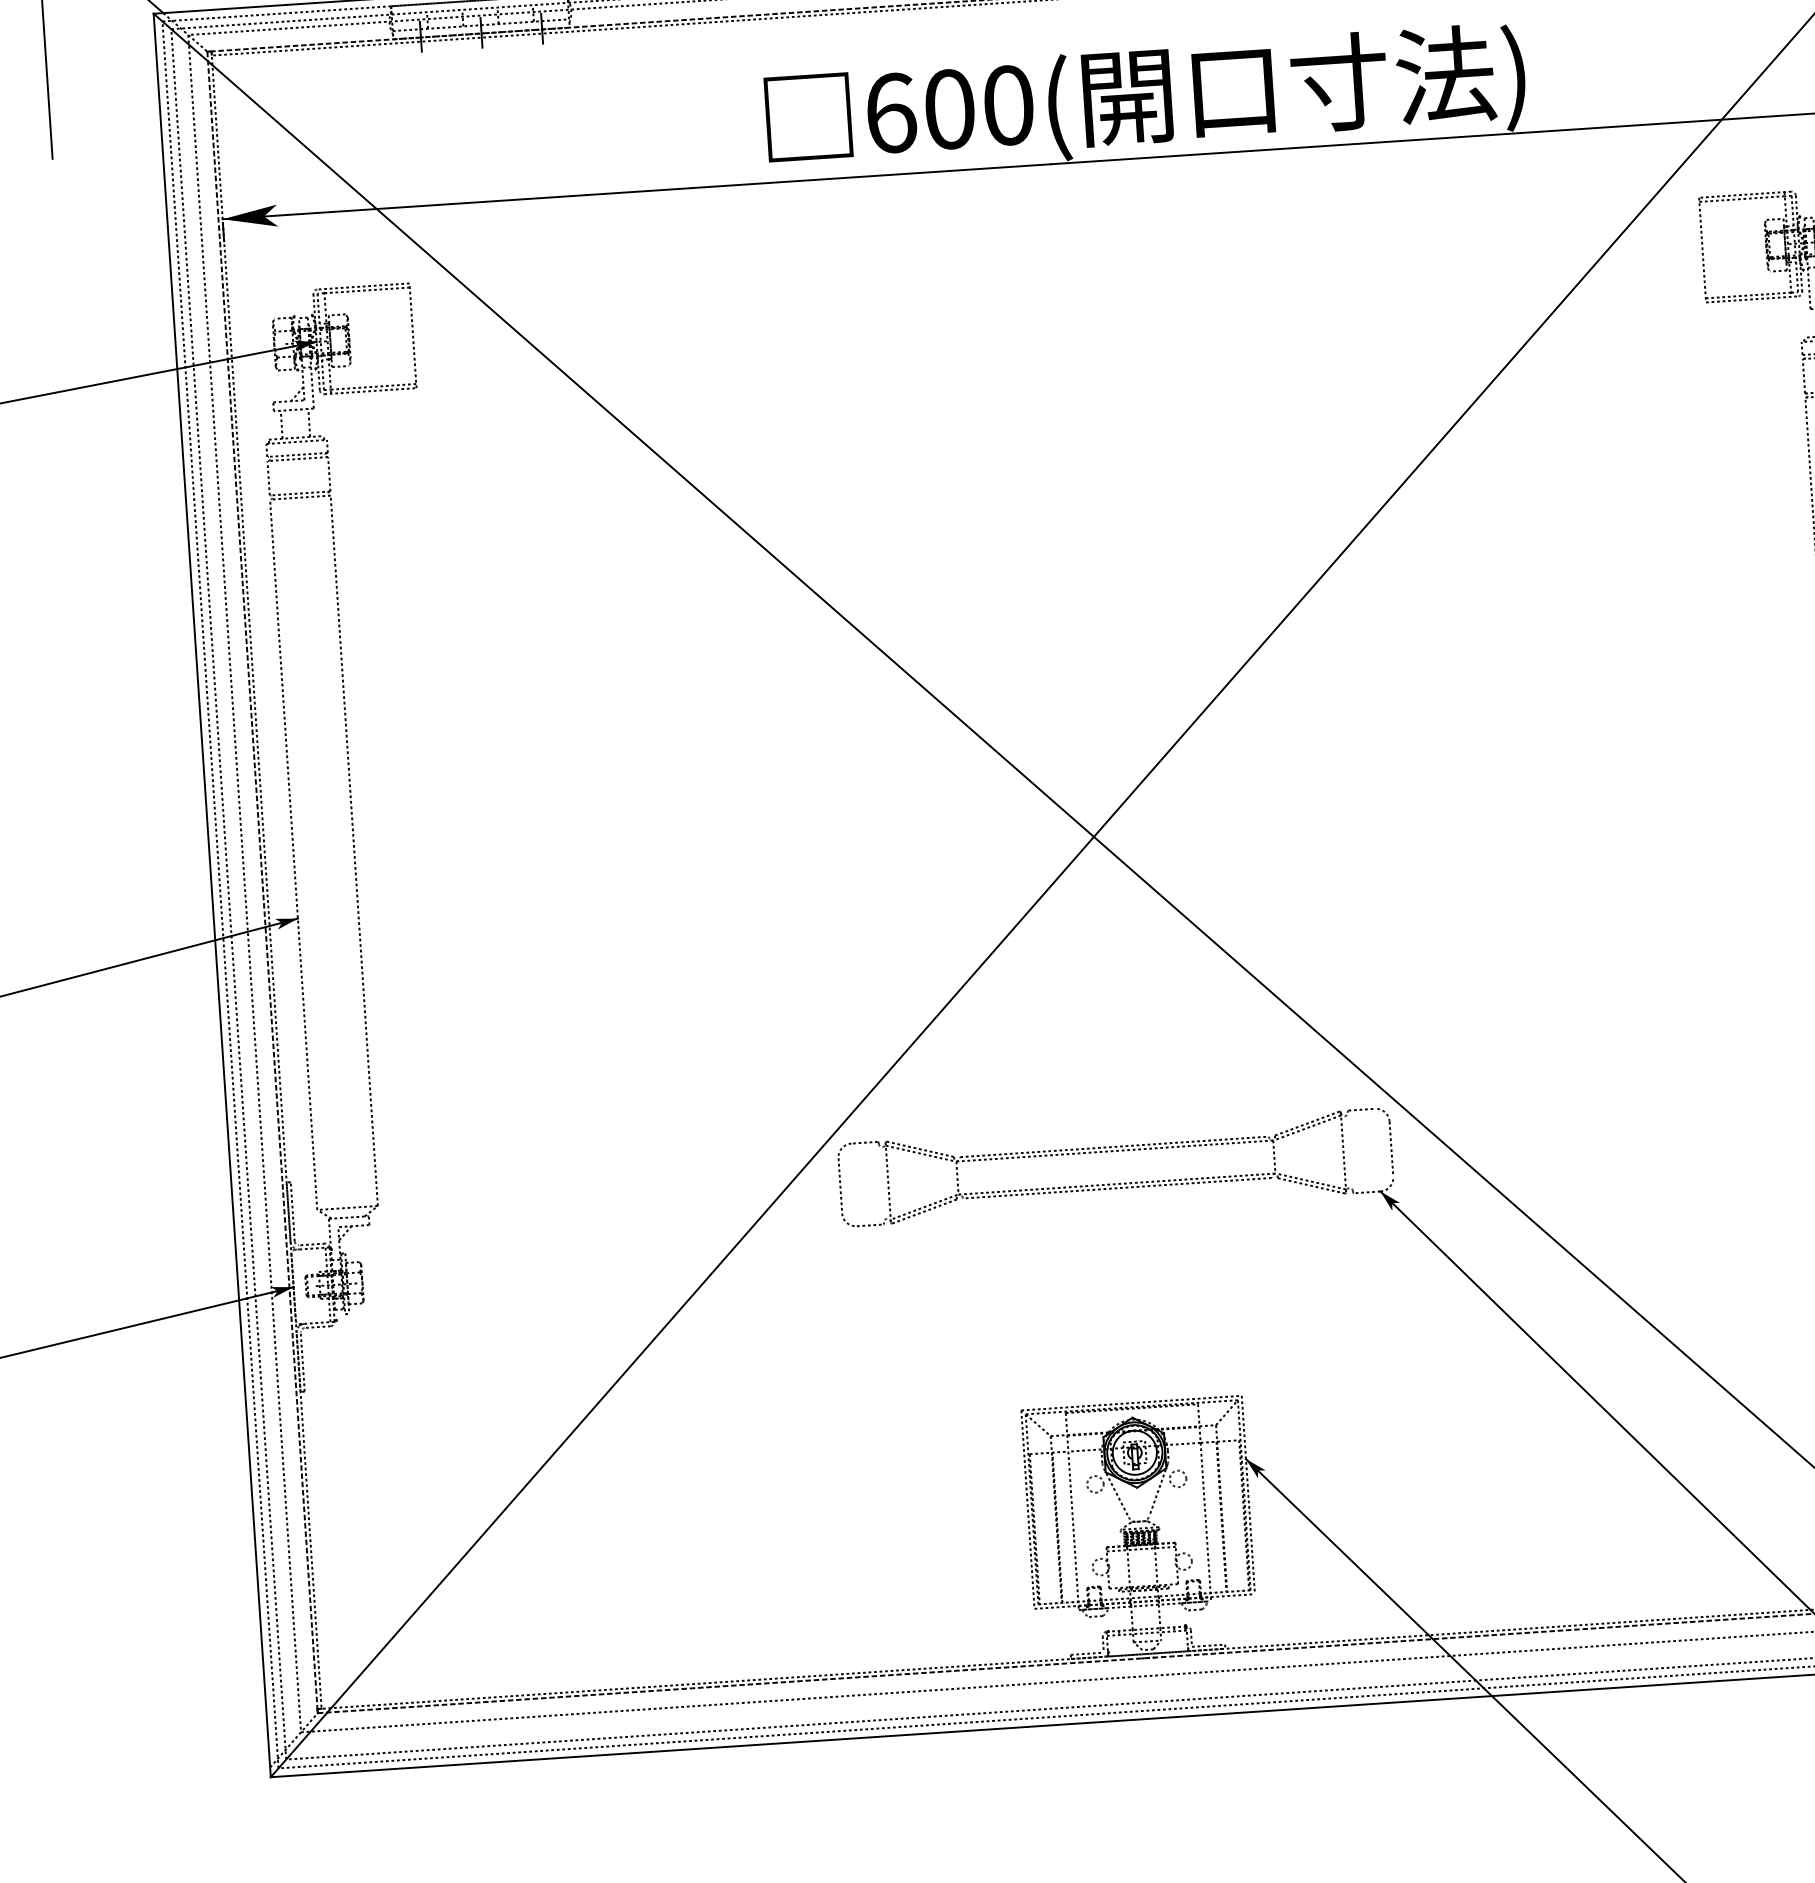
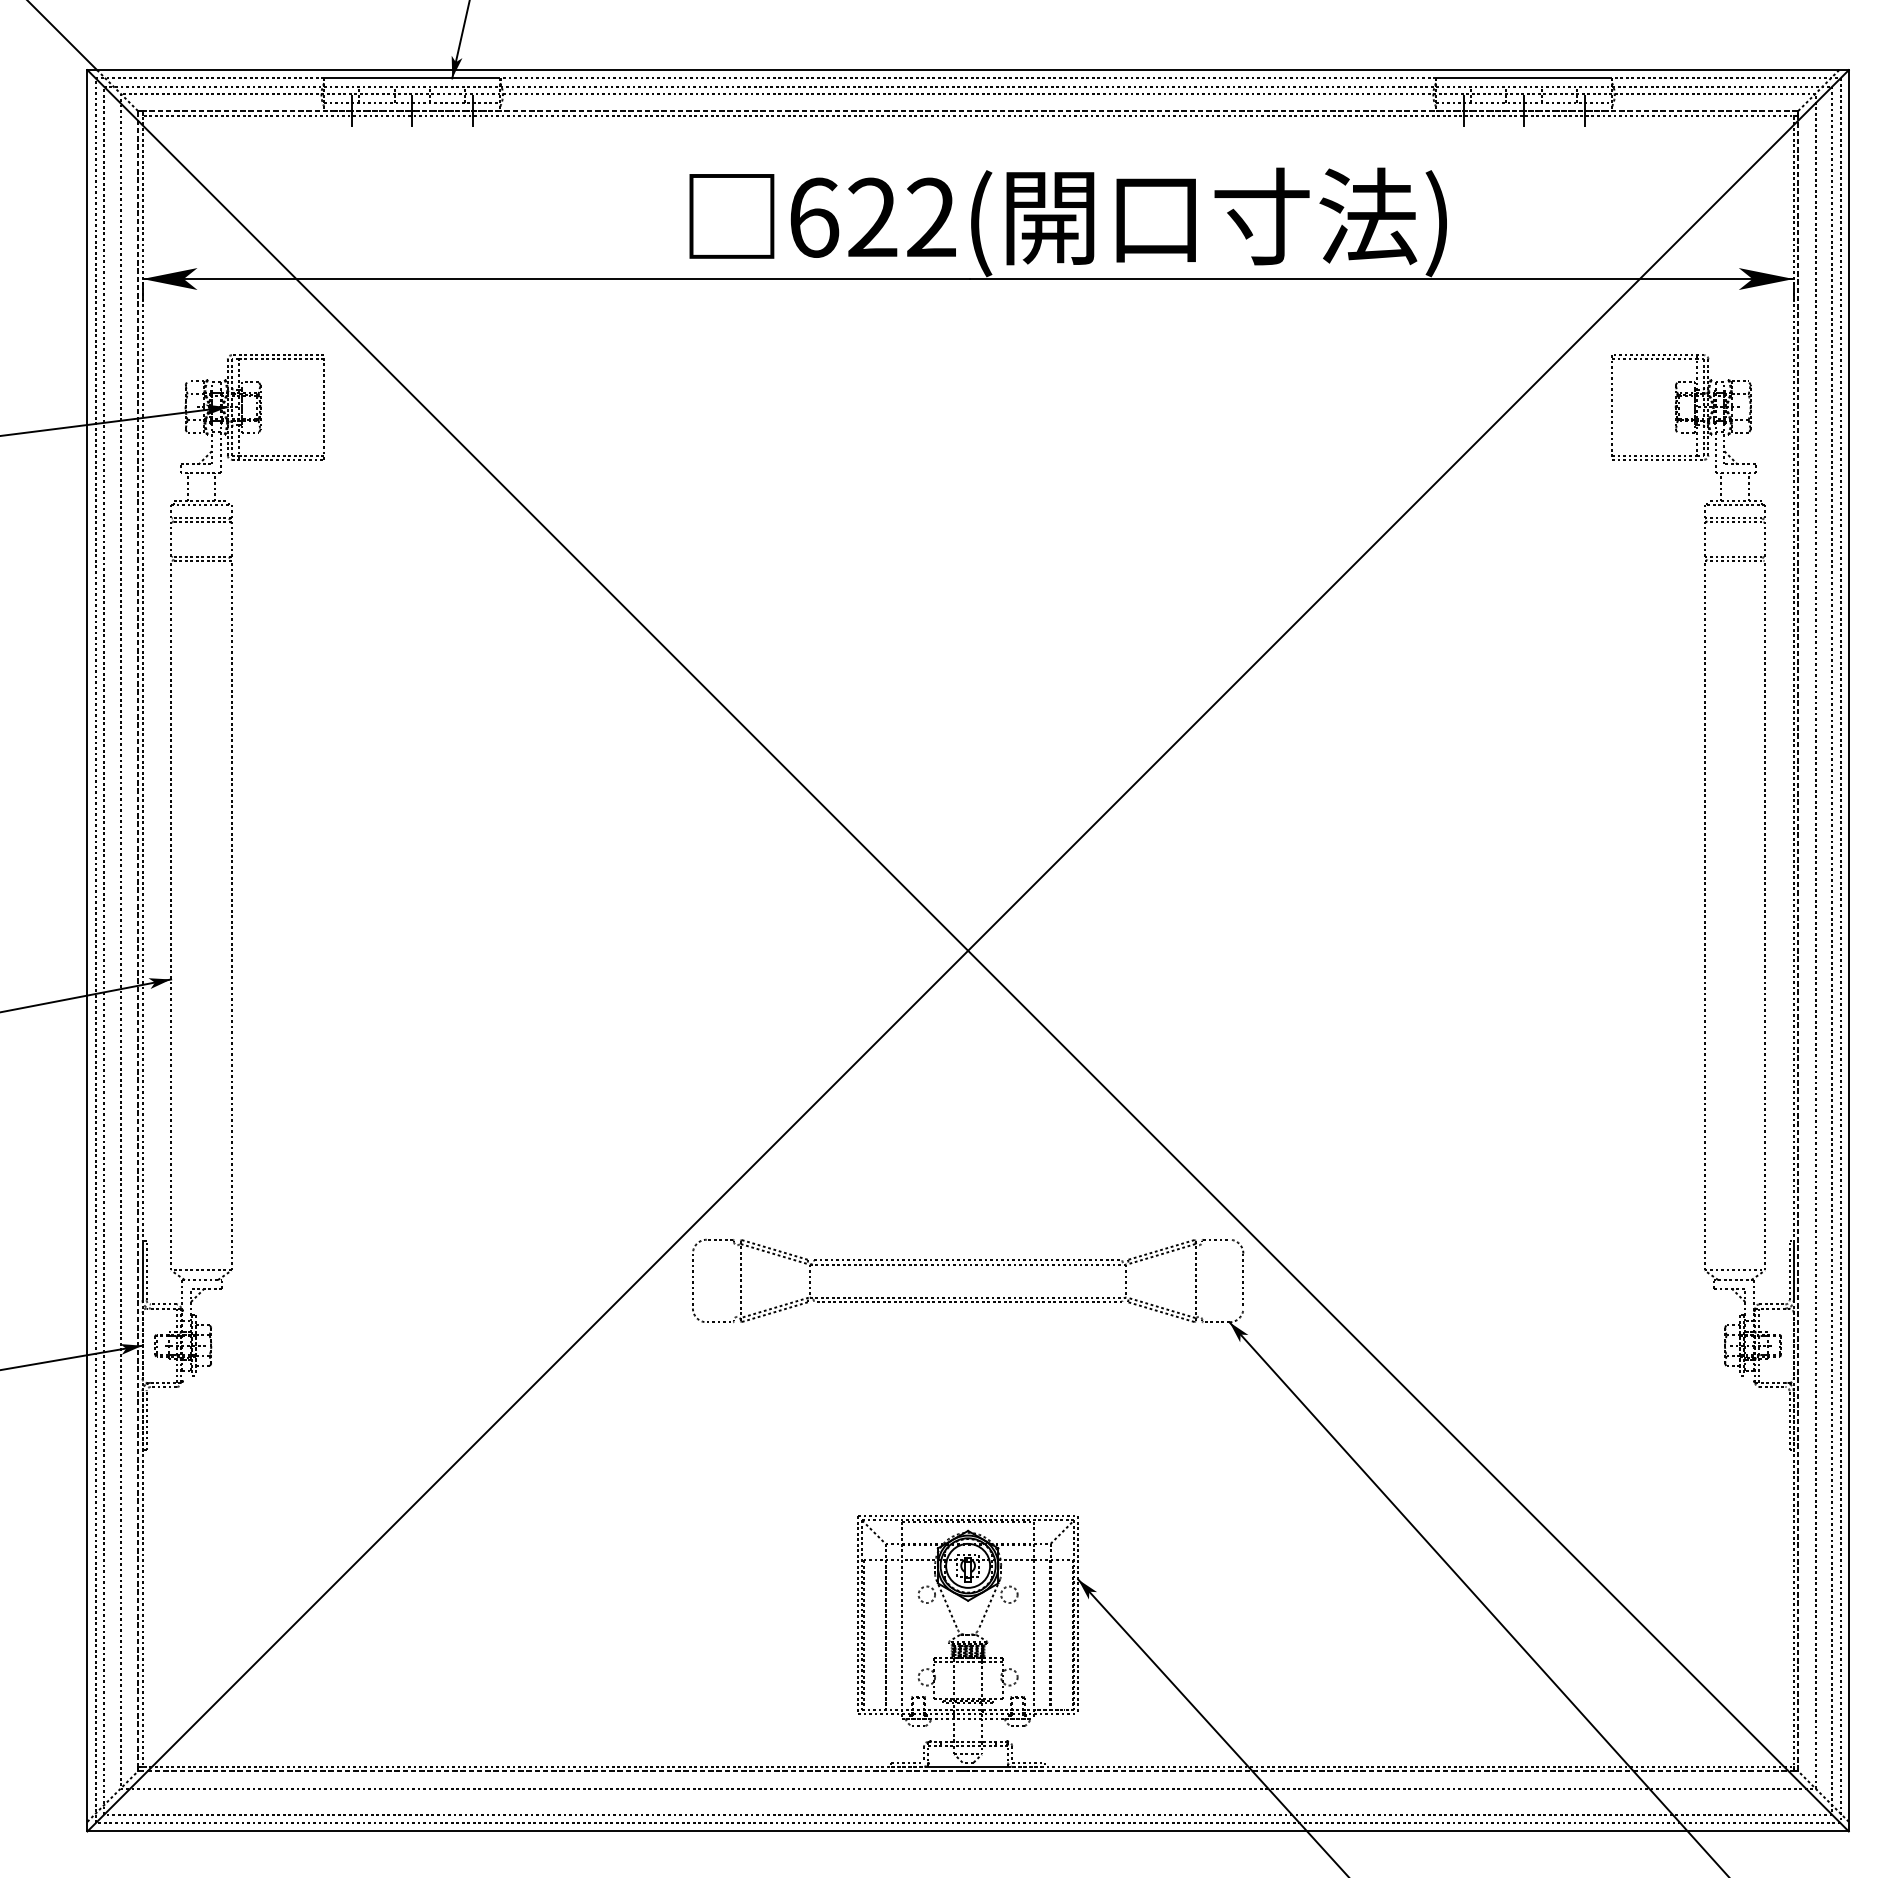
text: (979, 107) -> (902, 217), 600( -> 622(

